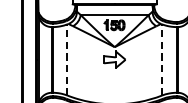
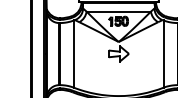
line: (67, 60) -> (74, 54), dashed -> solid
line: (162, 60) -> (163, 54), dashed -> solid

